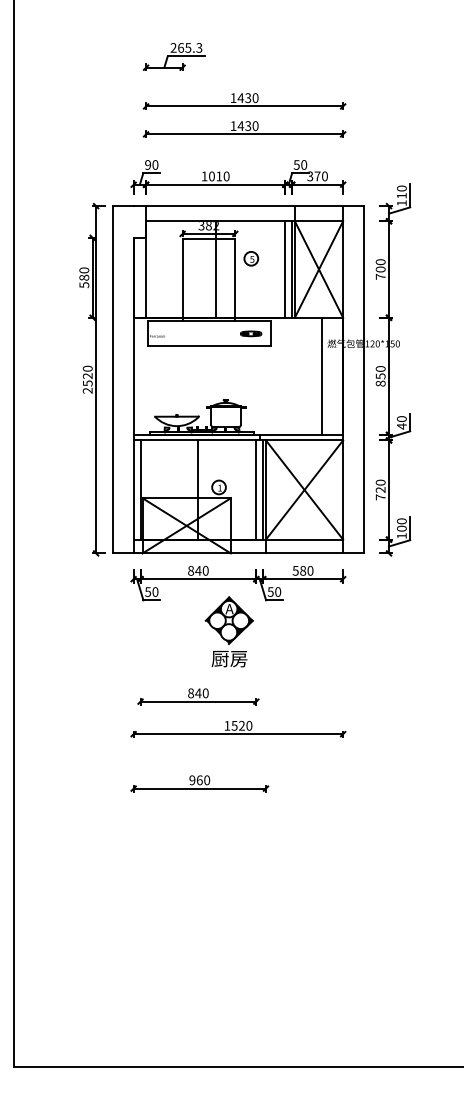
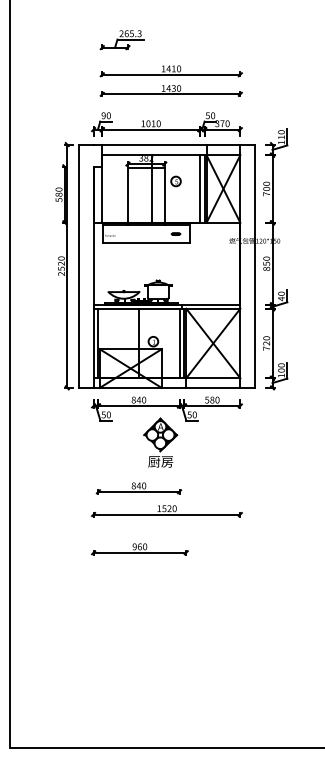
text: (248, 98) -> (174, 69), 1430 -> 1410
part: (251, 333) -> (176, 233), size x0.6
line: (322, 375) -> (225, 263), removed

